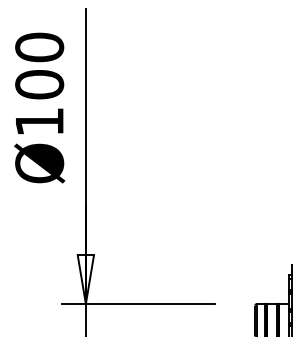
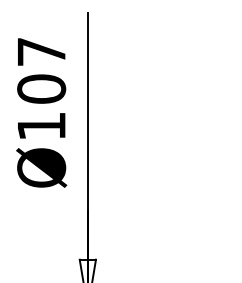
text: (39, 47) -> (41, 51), Ø100 -> Ø107

